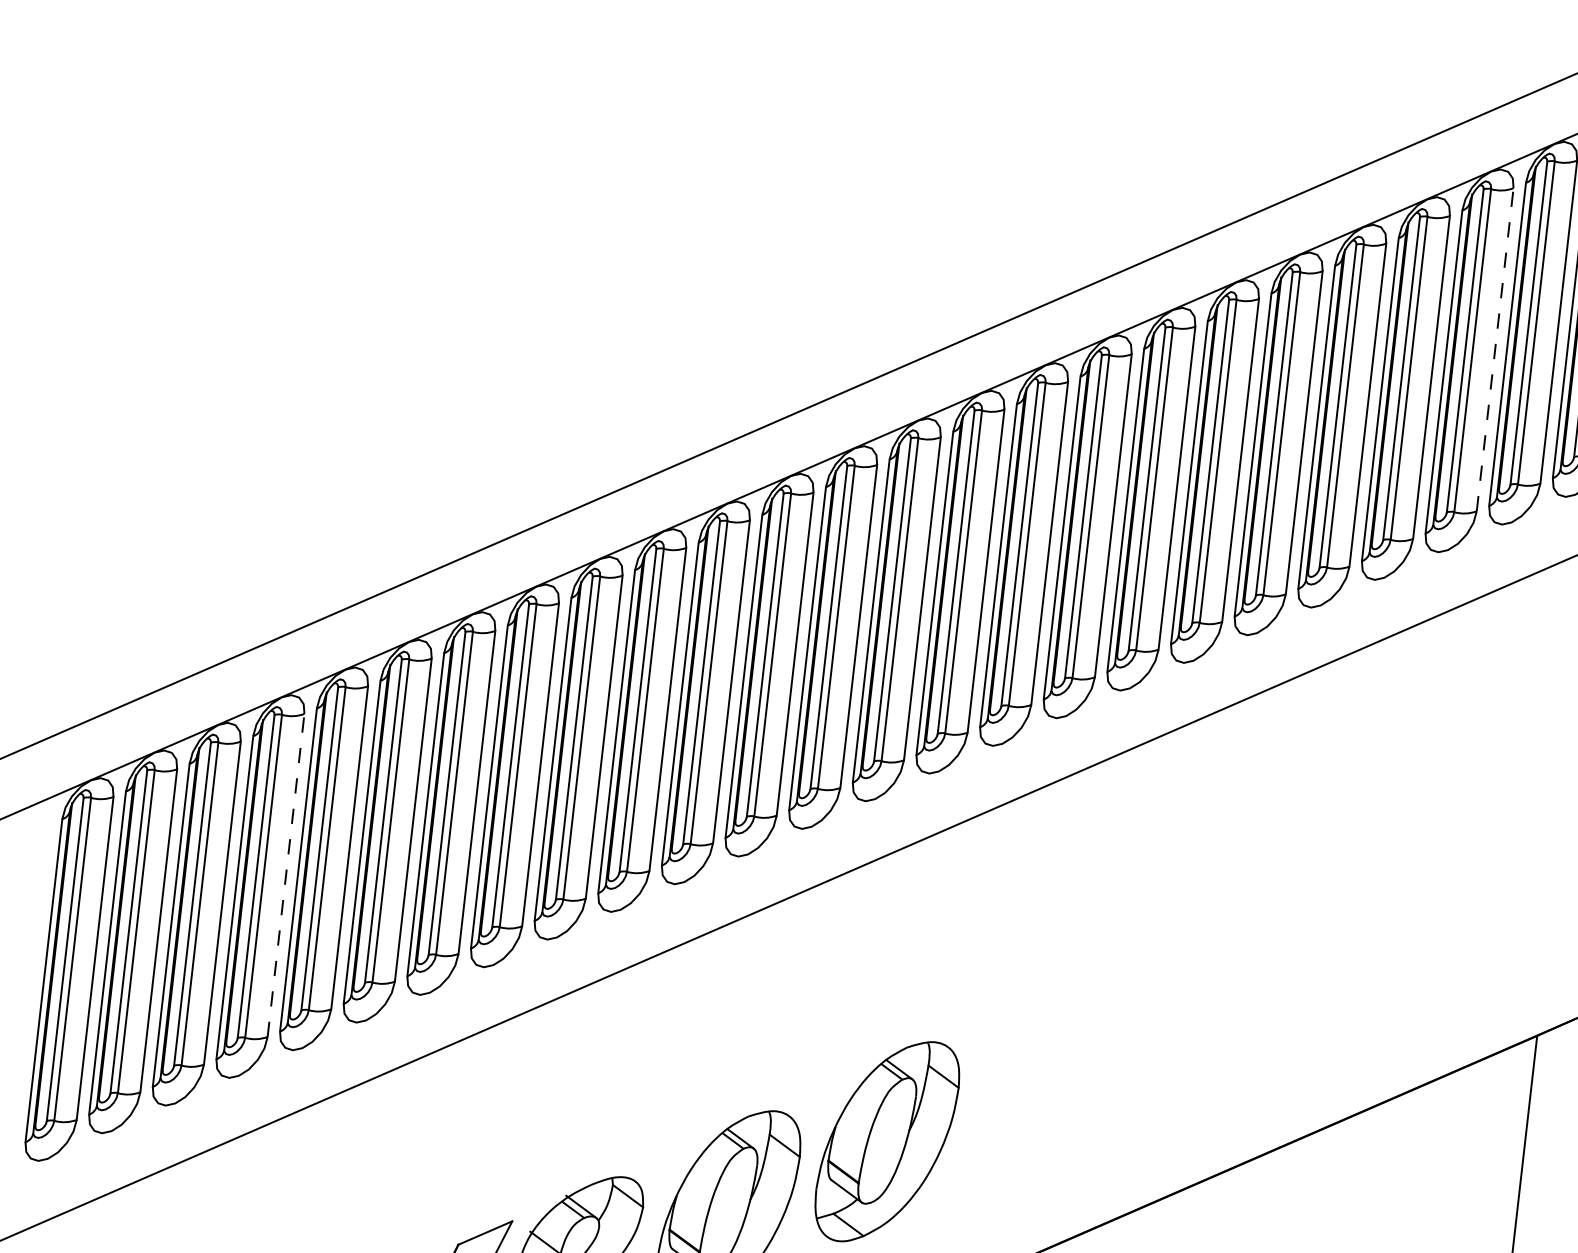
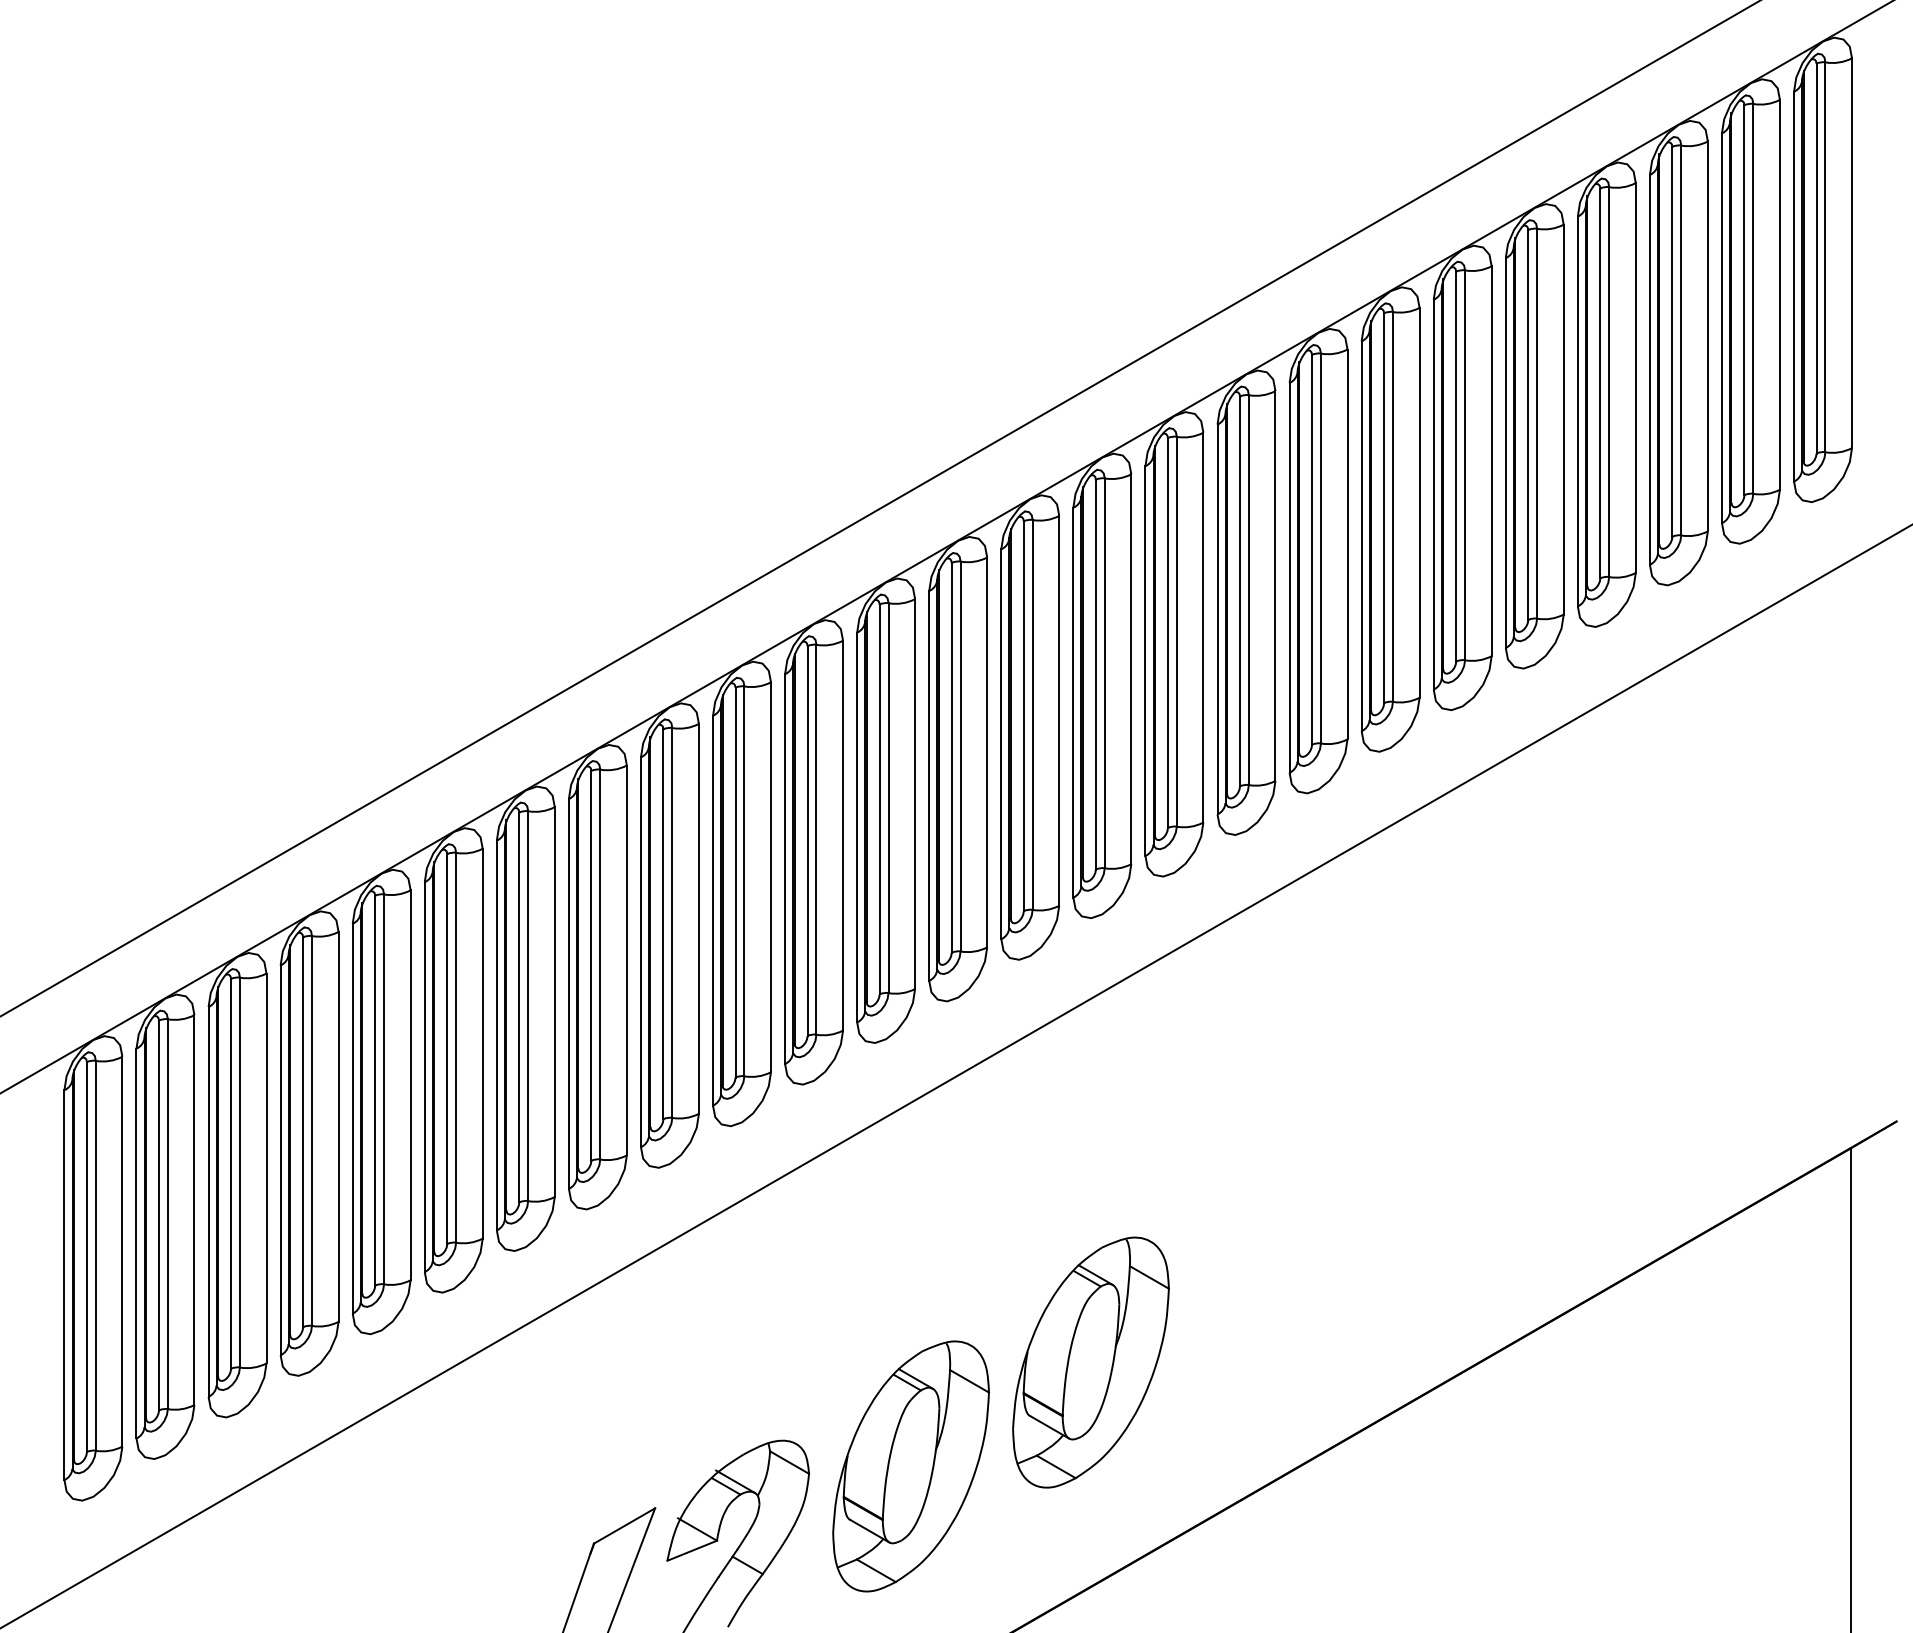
line: (1494, 349) -> (1707, 336), dashed -> solid
line: (285, 875) -> (338, 1126), dashed -> solid

